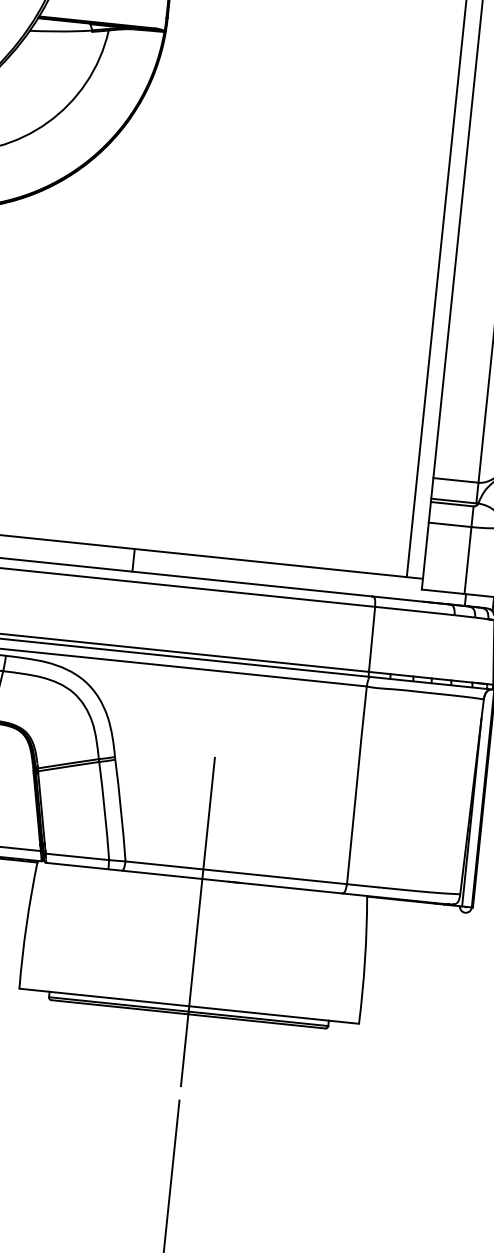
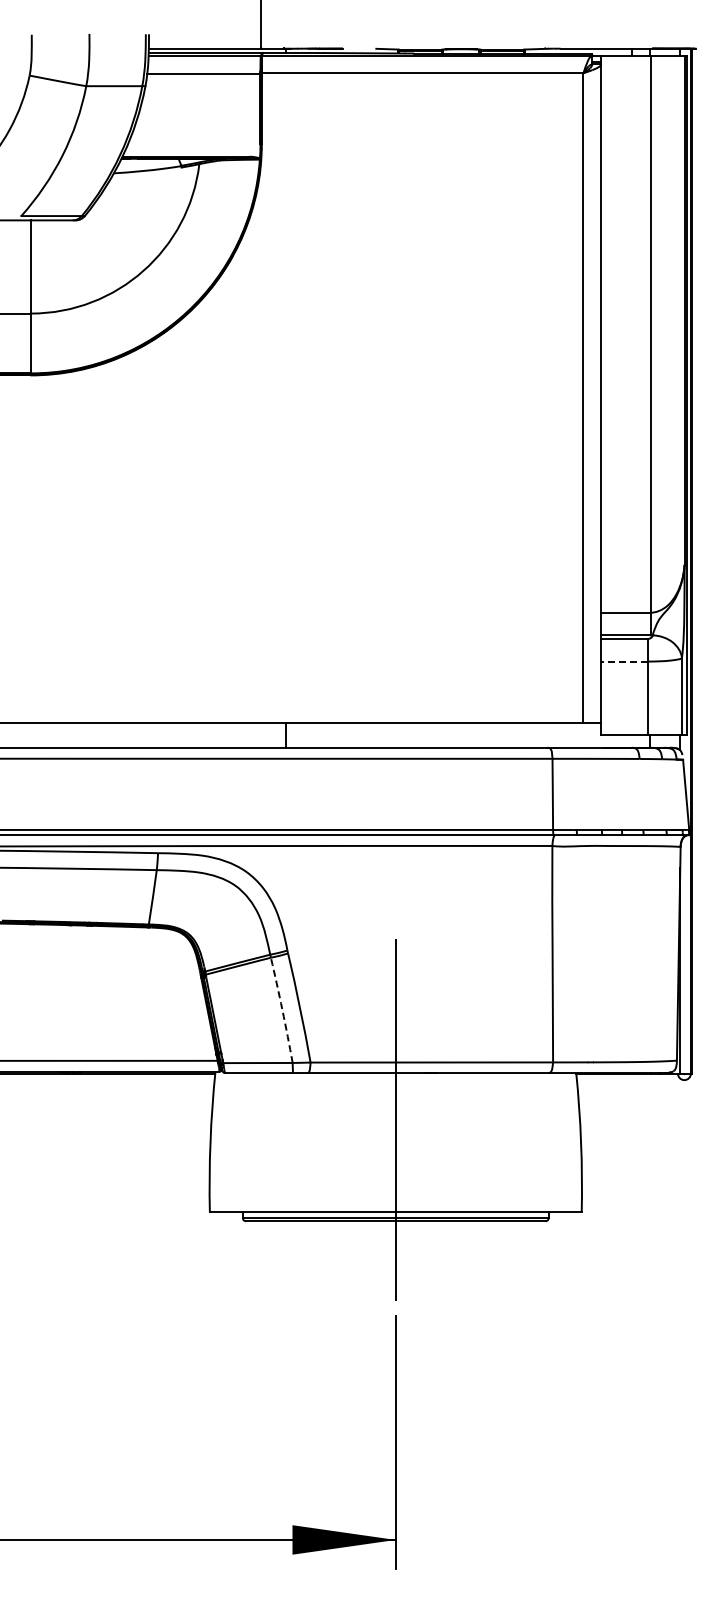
line: (450, 524) -> (624, 661), solid -> dashed
arc: (104, 811) -> (282, 1010), solid -> dashed

